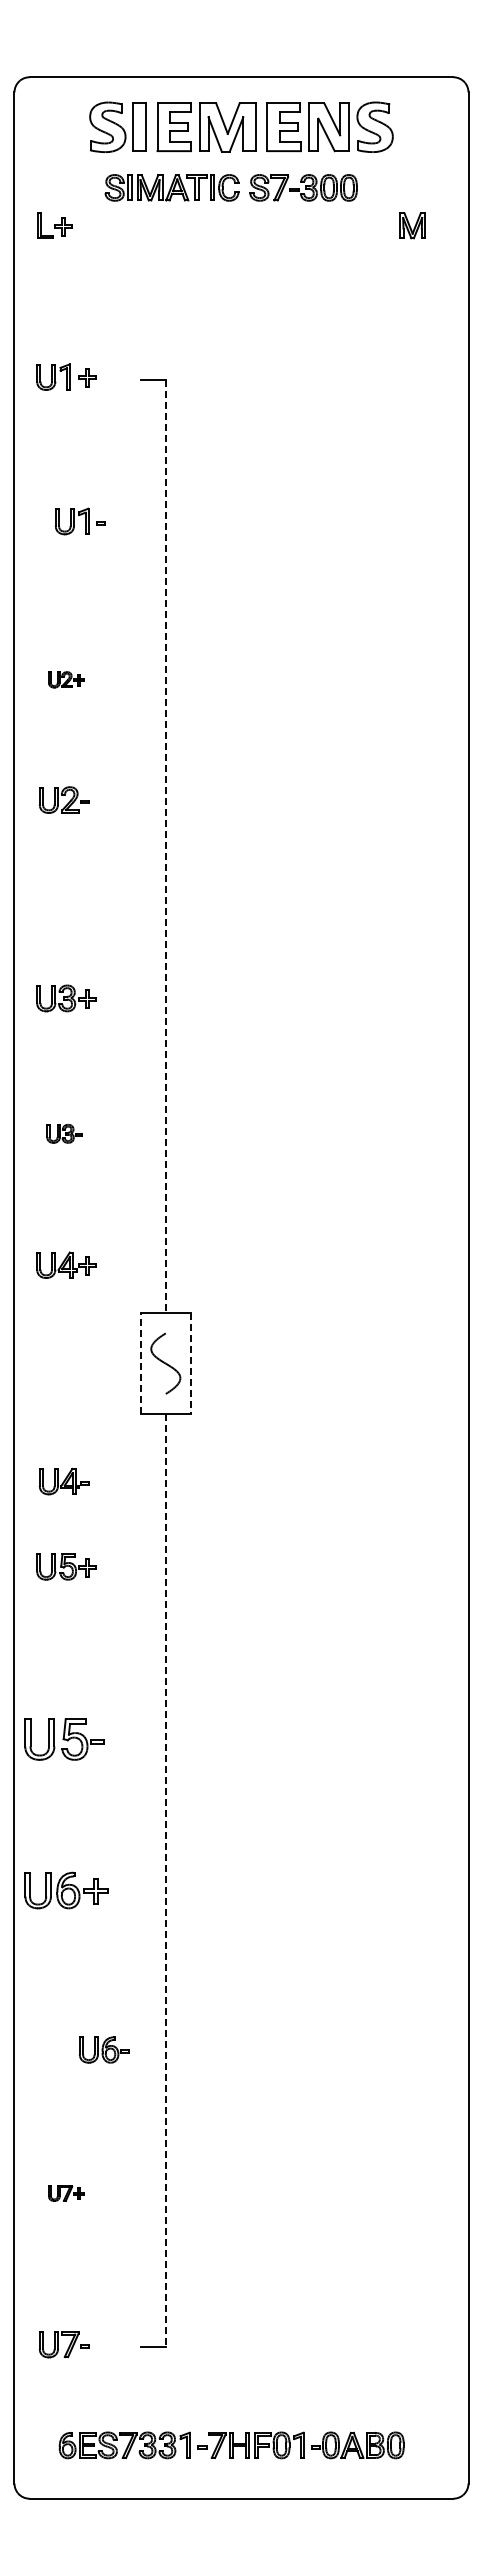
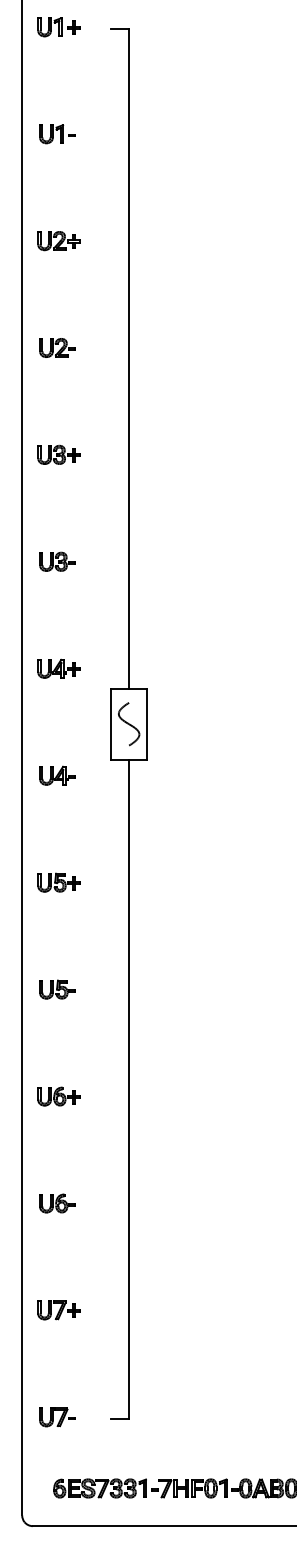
part: (79, 521) -> (56, 134), moved
part: (66, 679) -> (58, 240), size x1.67
part: (63, 799) -> (56, 347), moved
line: (165, 846) -> (128, 358), dashed -> solid
part: (66, 998) -> (58, 454), moved
part: (64, 1133) -> (57, 561), size x1.43
part: (66, 1264) -> (58, 668), moved
line: (140, 1363) -> (111, 724), dashed -> solid
line: (191, 1364) -> (147, 724), dashed -> solid
part: (63, 1481) -> (56, 775), moved
part: (66, 1566) -> (58, 882), moved
part: (63, 1738) -> (56, 989), size x0.62
line: (165, 1880) -> (128, 1089), dashed -> solid
part: (66, 1890) -> (58, 1096), size x0.71
part: (104, 2049) -> (57, 1203), moved
part: (66, 2193) -> (58, 1310), size x1.67

